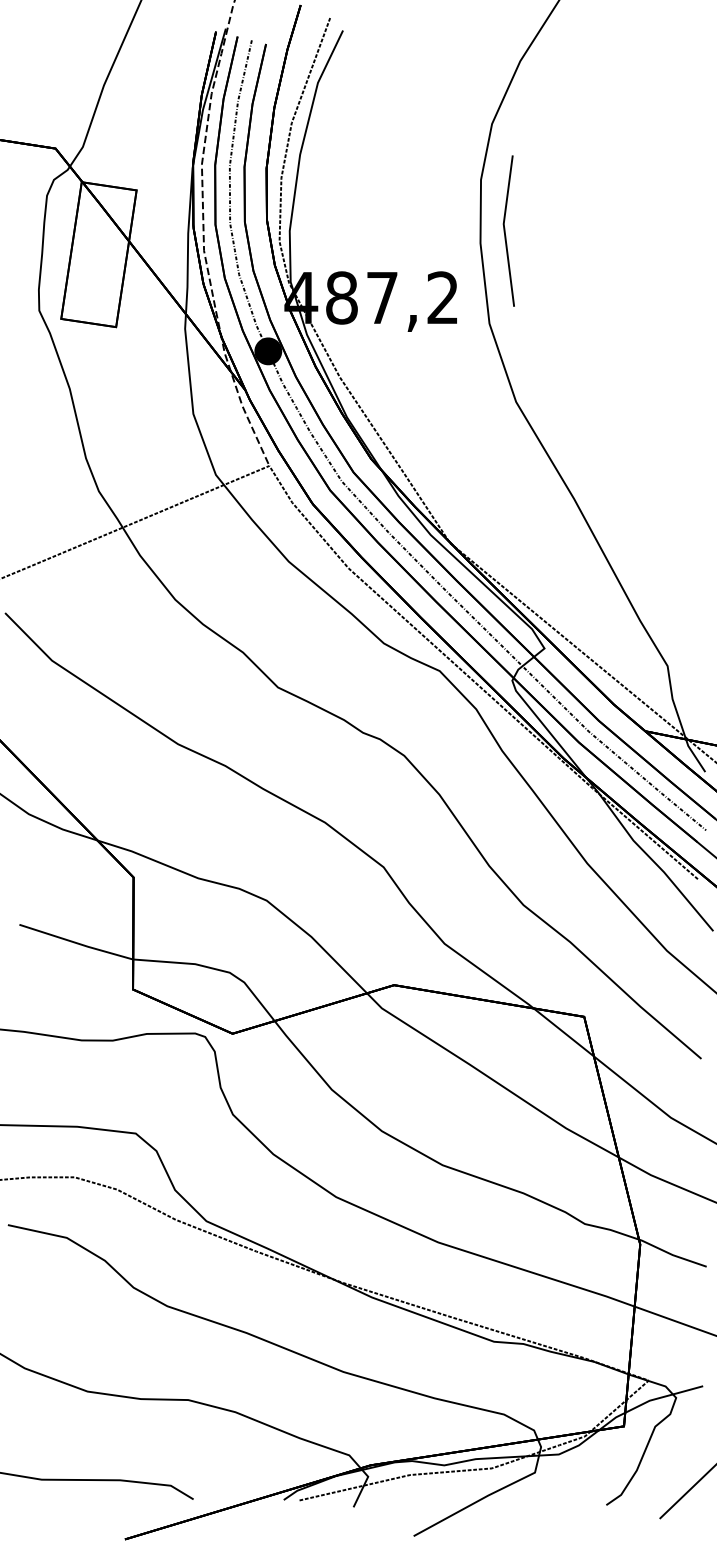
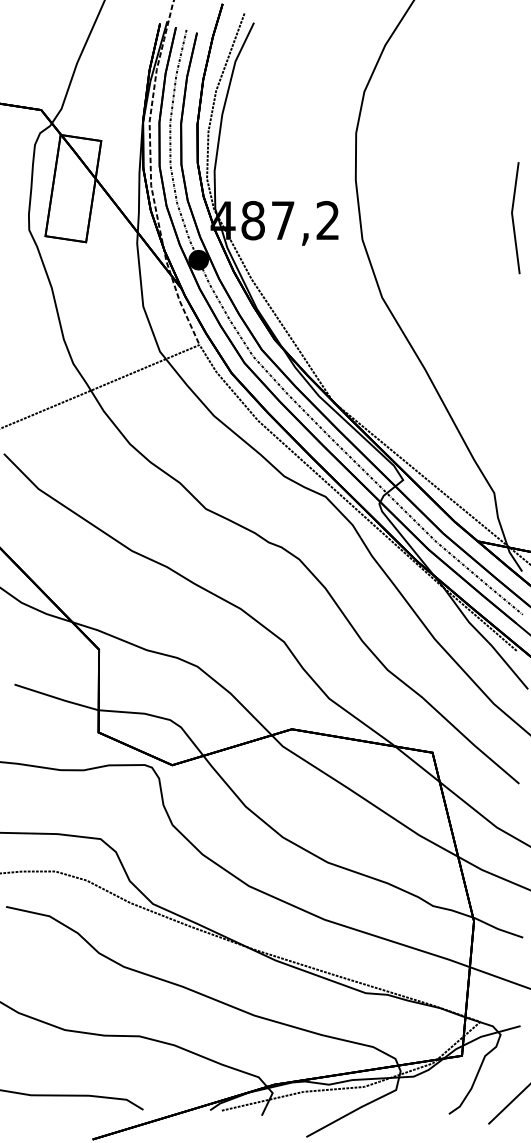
line: (505, 231) -> (513, 218), moved

